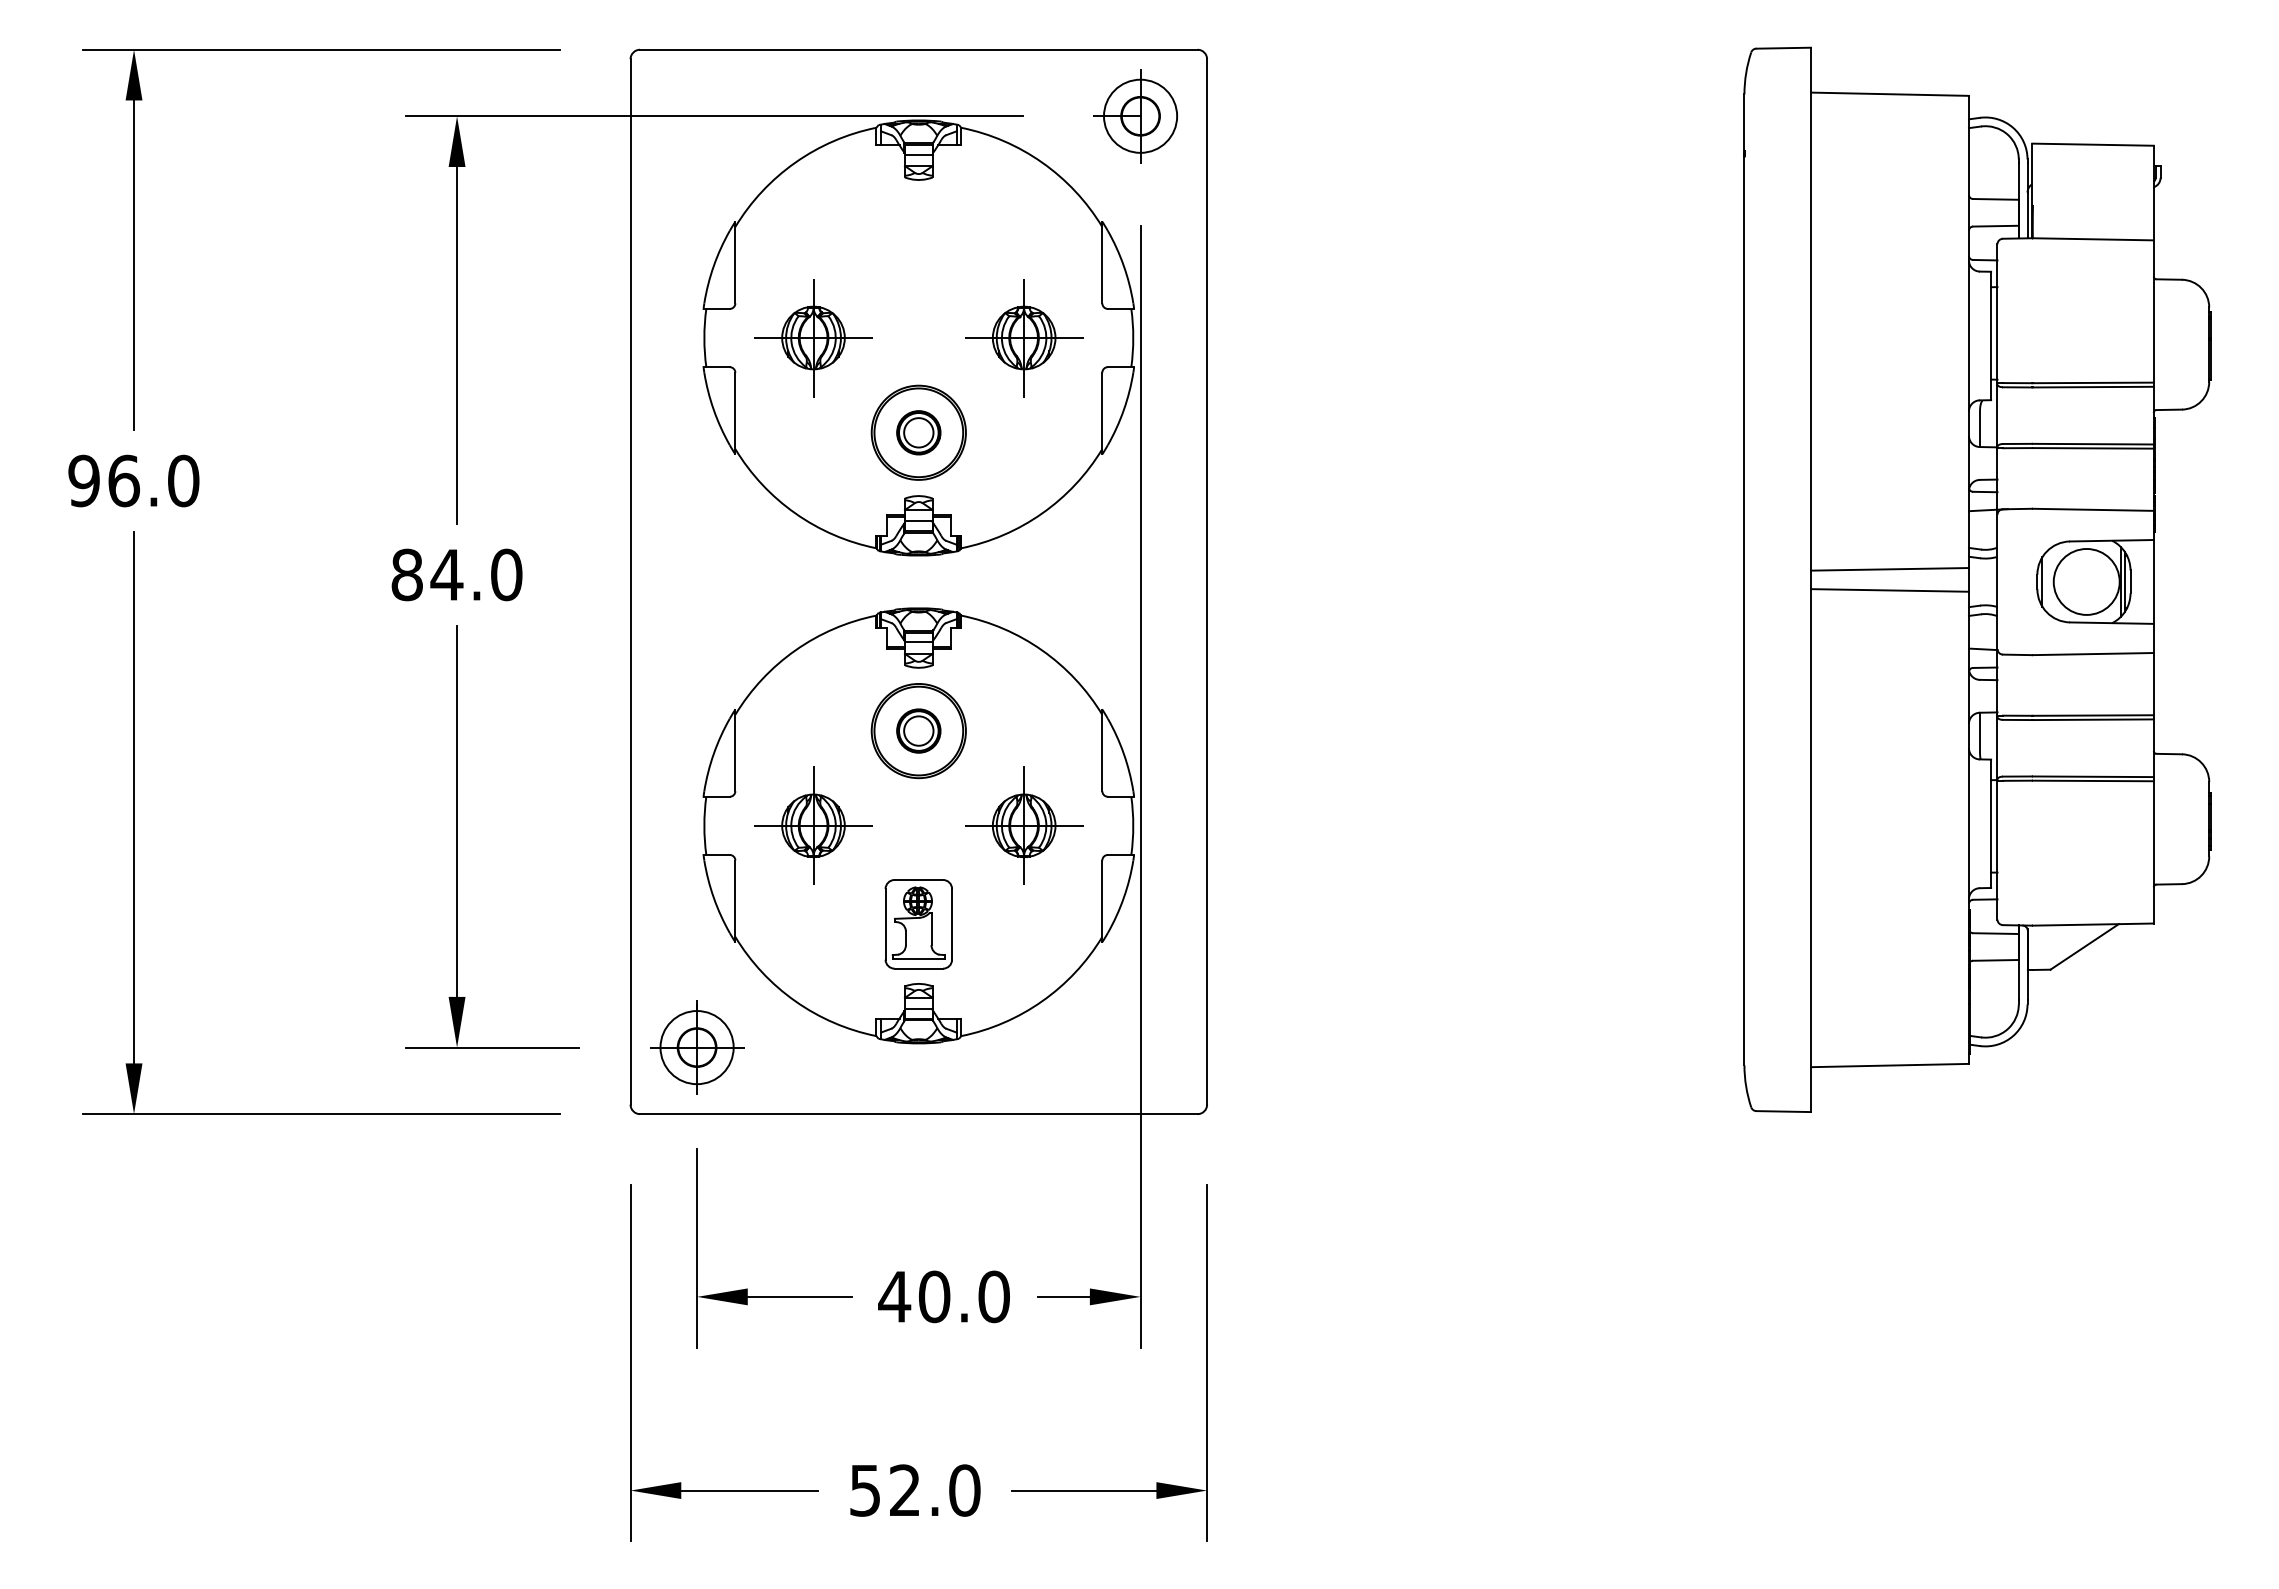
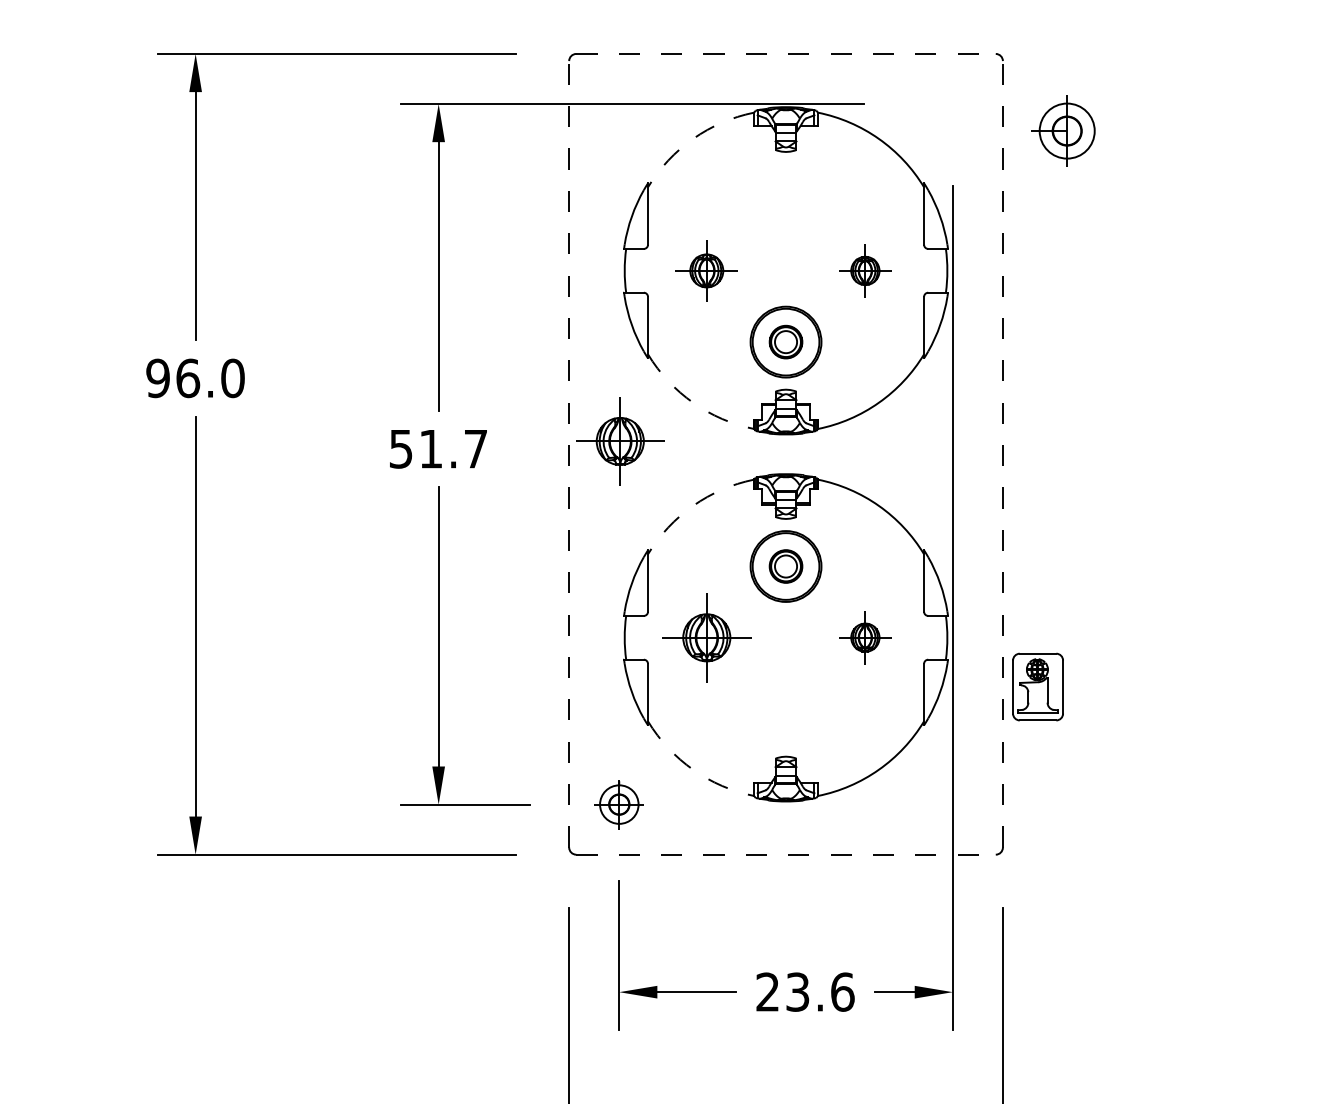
line: (918, 49) -> (785, 53), solid -> dashed
part: (1135, 116) -> (1063, 131), moved
arc: (795, 162) -> (693, 138), solid -> dashed
part: (813, 338) -> (706, 271), size x0.7
part: (1024, 338) -> (865, 271), size x0.6
arc: (795, 513) -> (693, 402), solid -> dashed
part: (698, 564) -> (620, 441), added
text: (456, 574) -> (438, 448), 84.0 -> 51.7
line: (630, 581) -> (569, 453), solid -> dashed
line: (1207, 581) -> (1003, 453), solid -> dashed
arc: (795, 650) -> (693, 505), solid -> dashed
part: (1024, 825) -> (865, 637), size x0.6
part: (918, 924) -> (1037, 687), moved
arc: (795, 1001) -> (693, 769), solid -> dashed
part: (697, 1047) -> (619, 804), size x0.7
line: (918, 1114) -> (785, 854), solid -> dashed
text: (944, 1296) -> (805, 991), 40.0 -> 23.6

